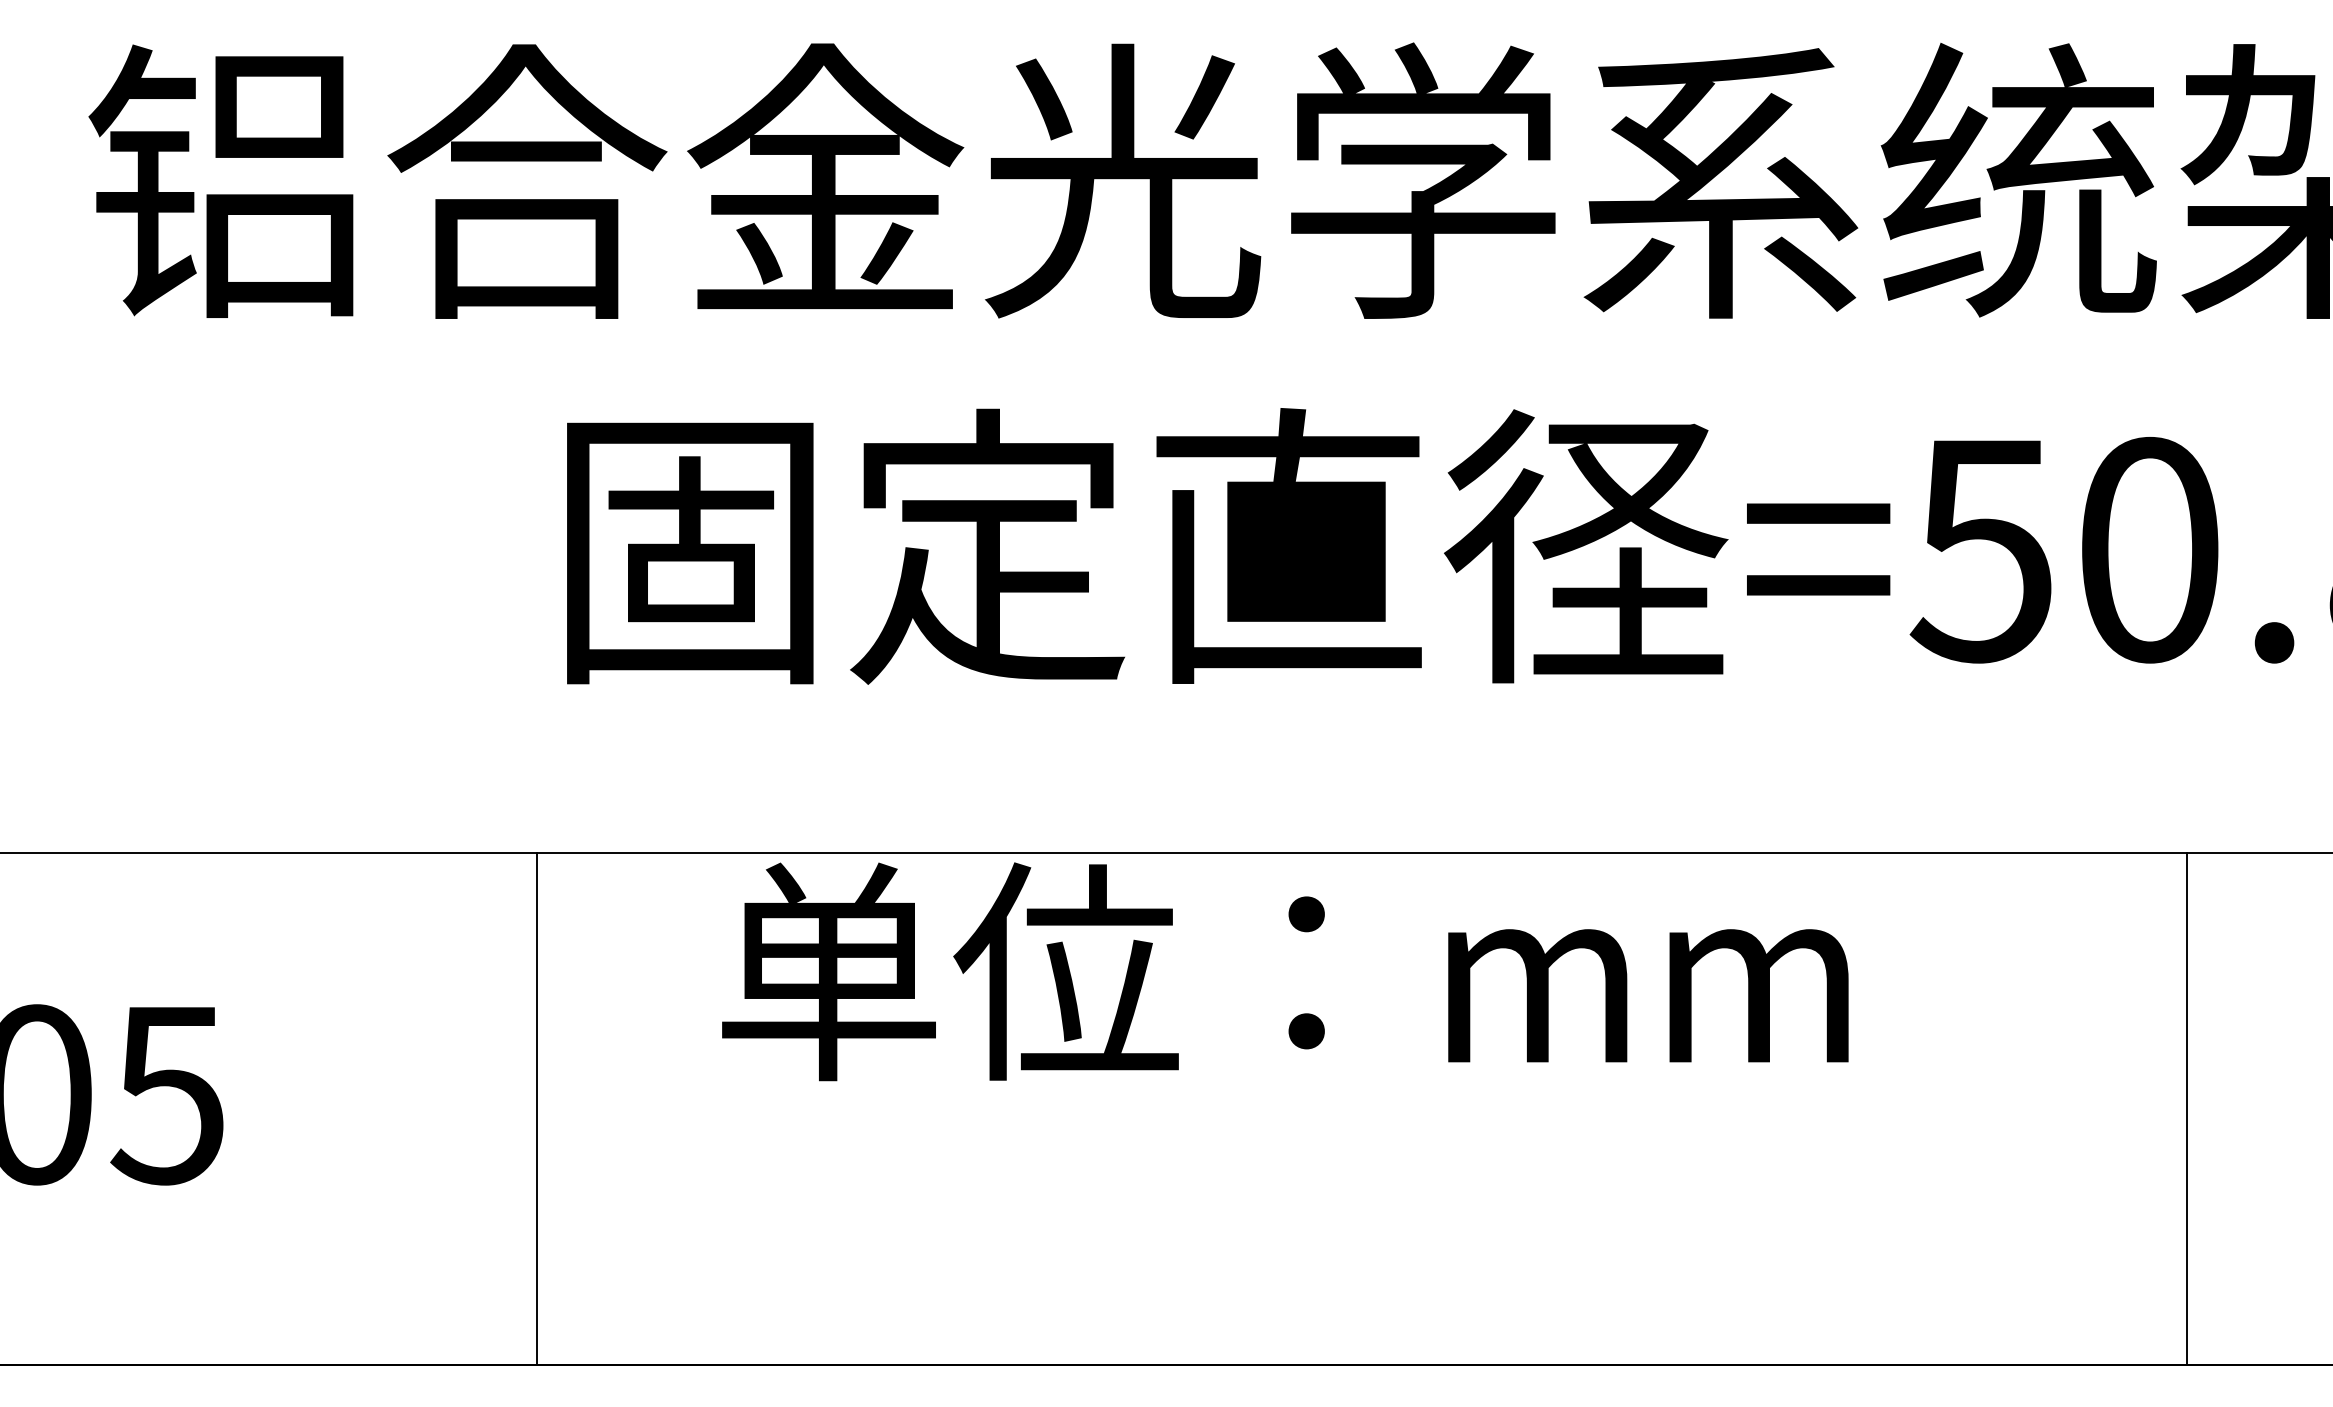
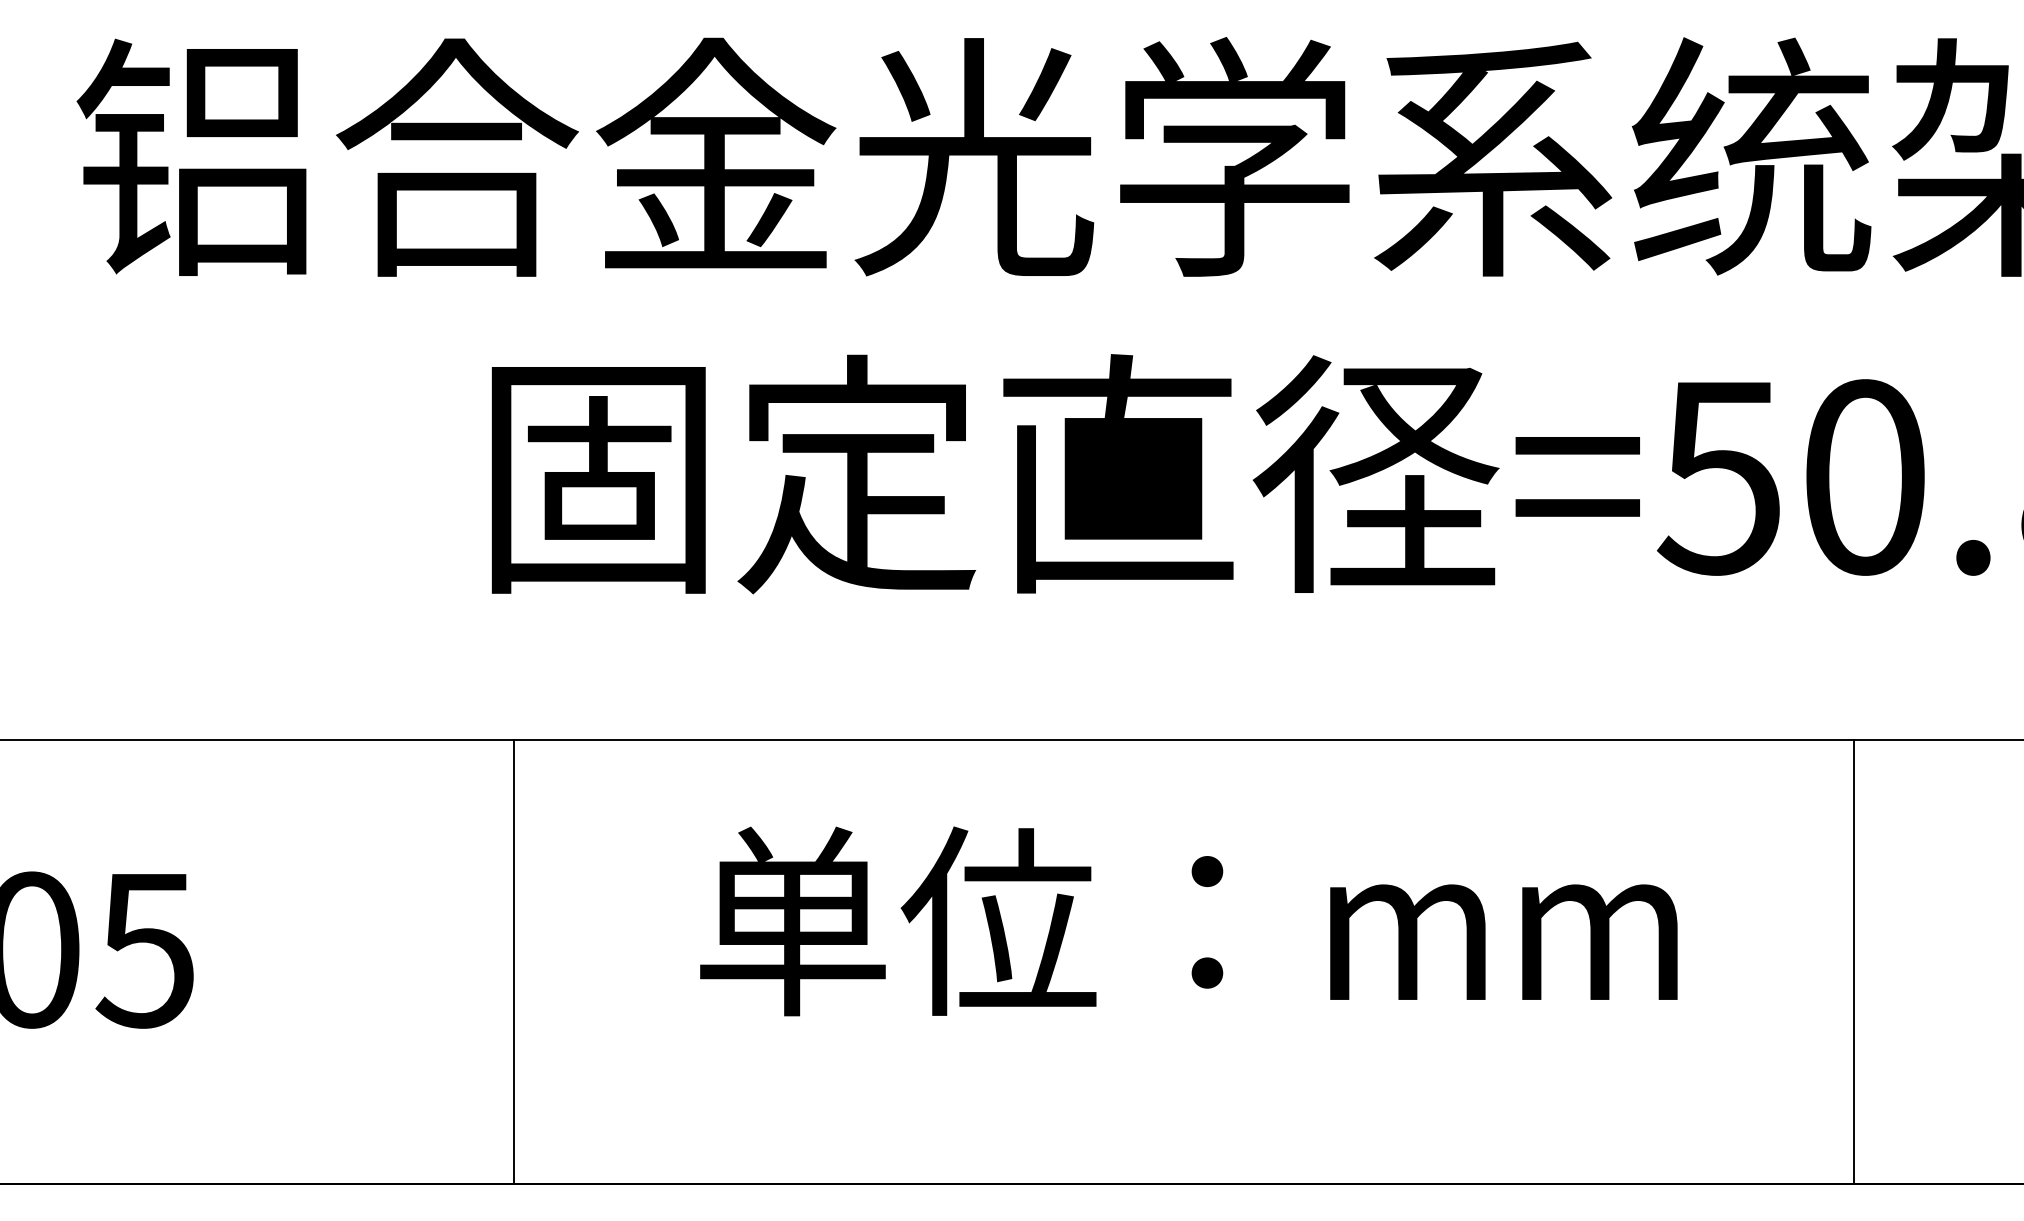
text: (1285, 971) -> (1189, 921), moved
line: (536, 1108) -> (513, 961), moved
line: (2187, 1108) -> (1854, 961), moved

